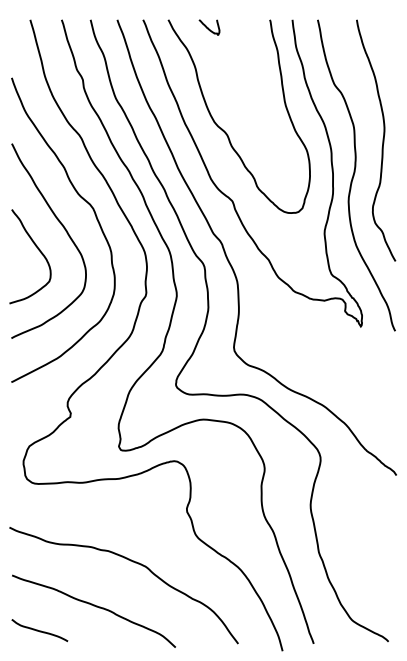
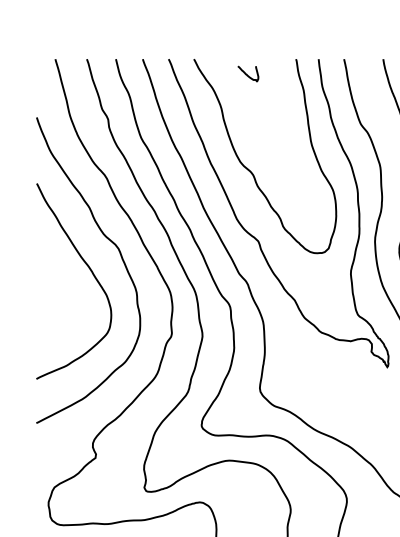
curve: (208, 27) -> (247, 73), moved
curve: (37, 249) -> (62, 289), removed

